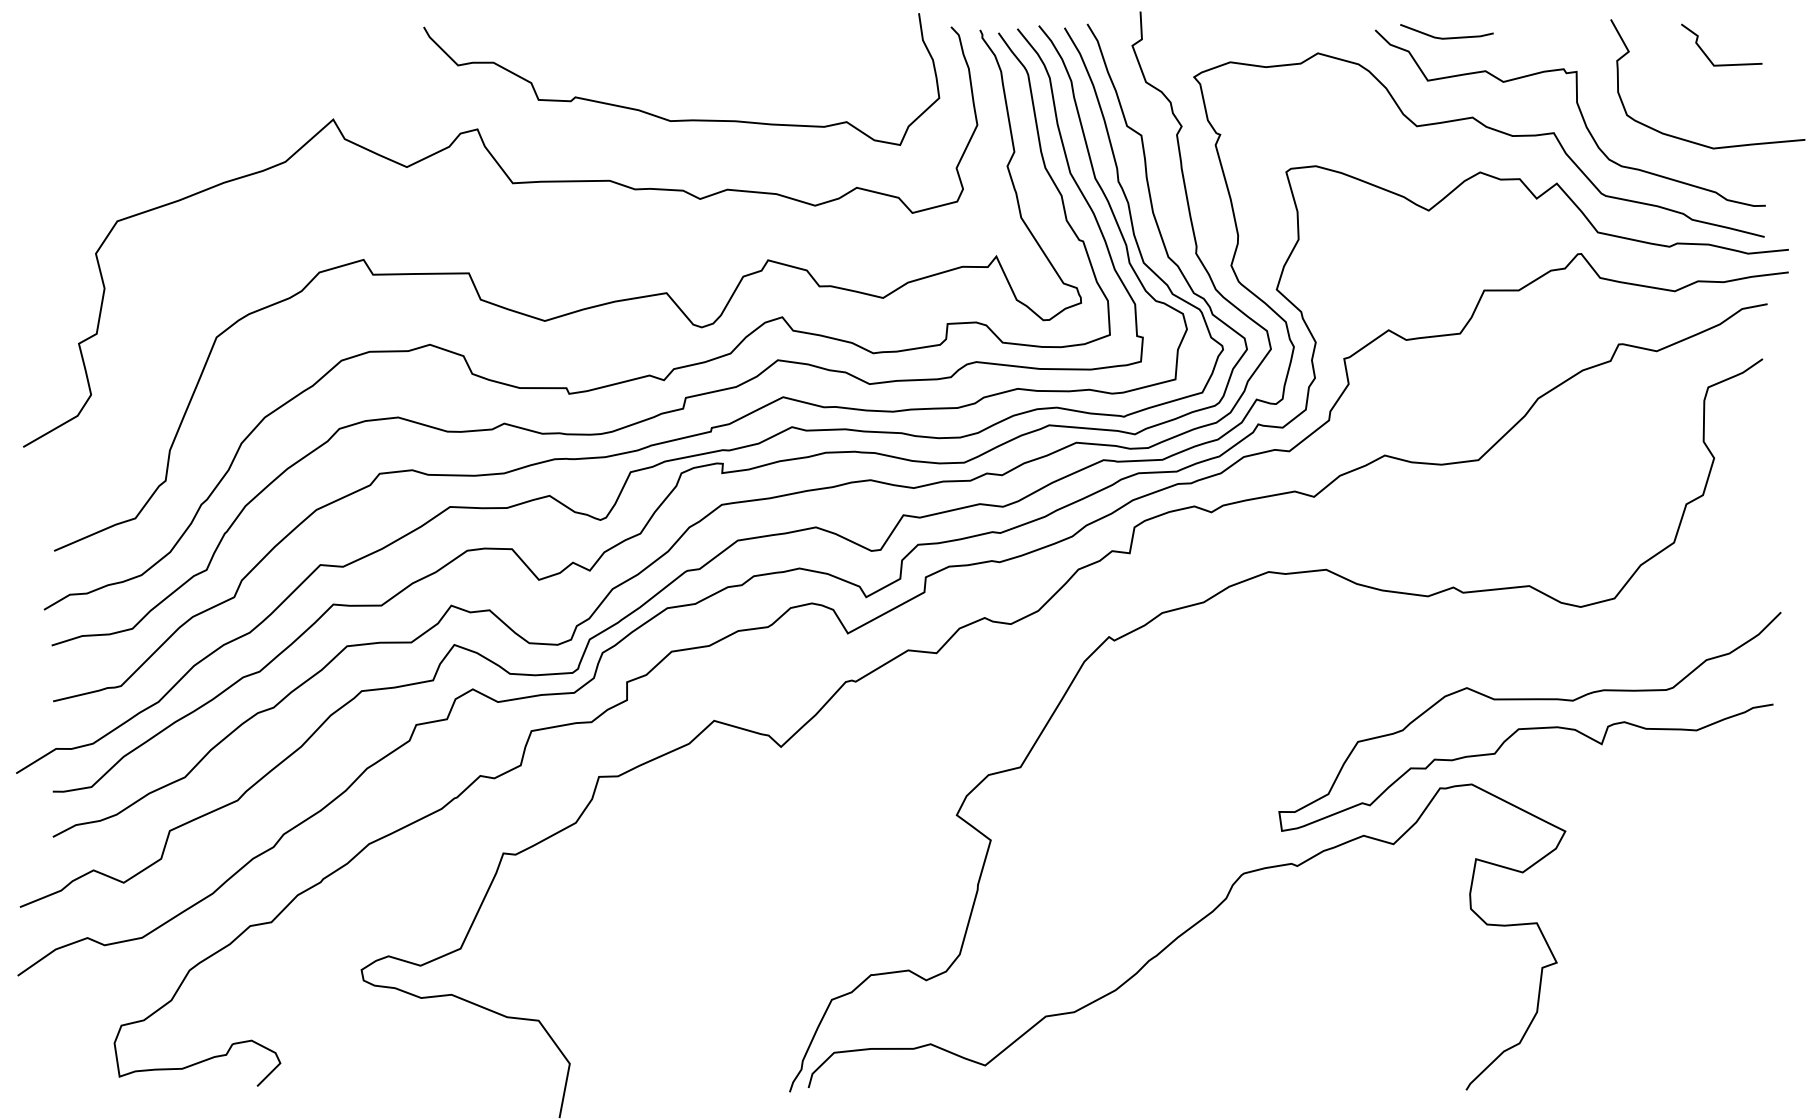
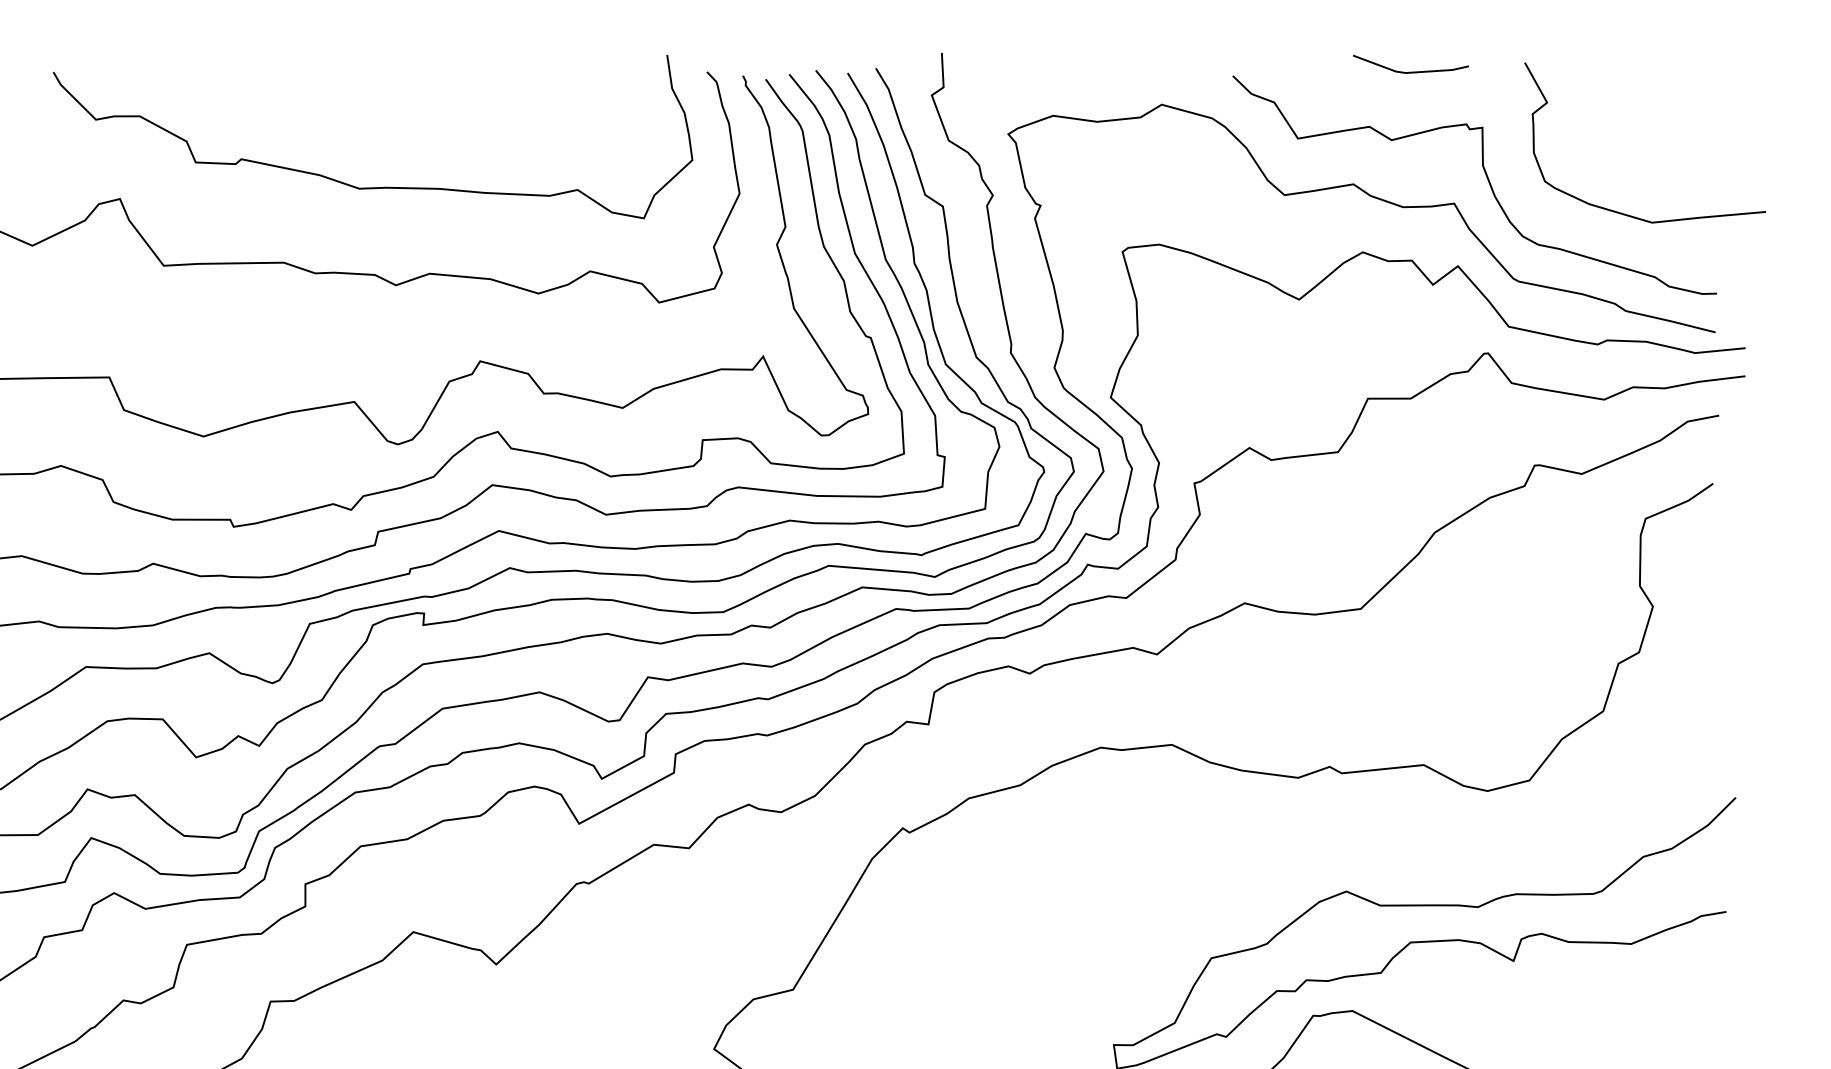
line: (1446, 37) -> (1410, 71), moved
line: (1708, 56) -> (1645, 108), removed

